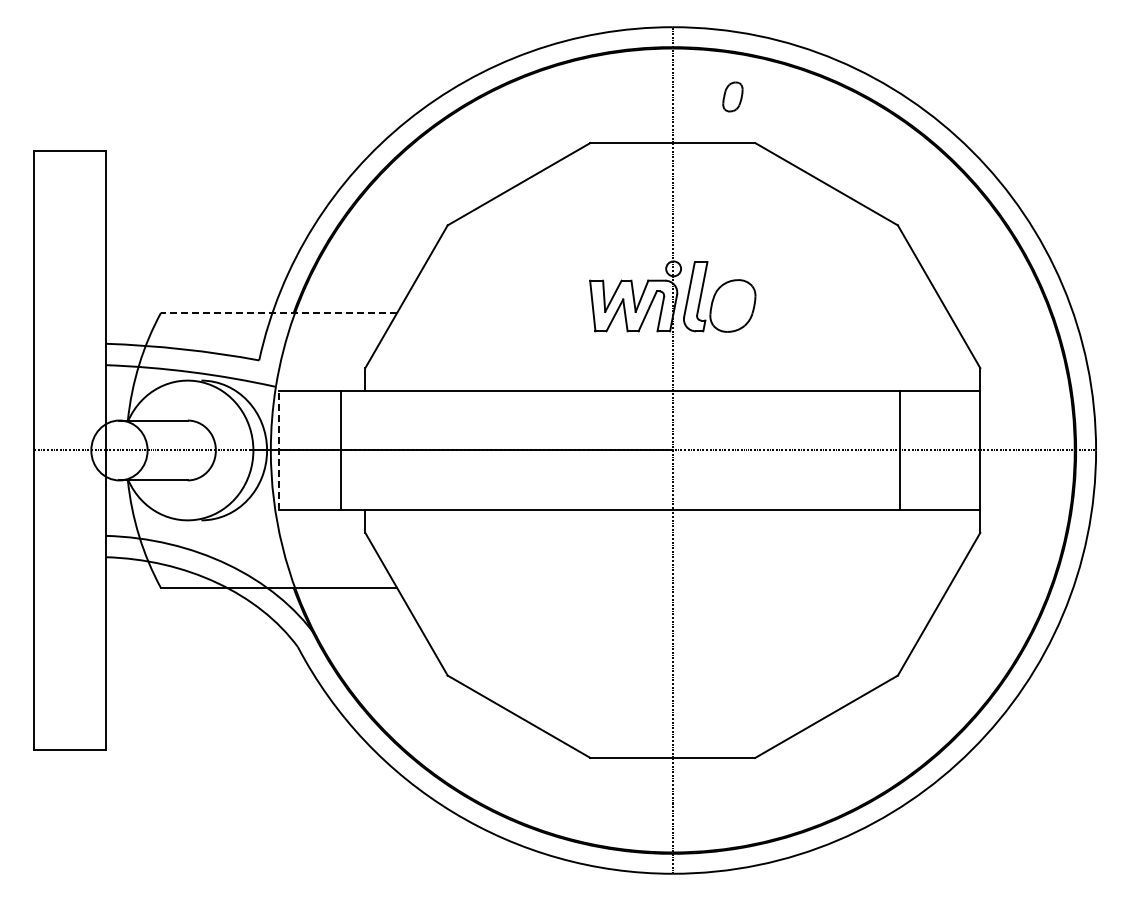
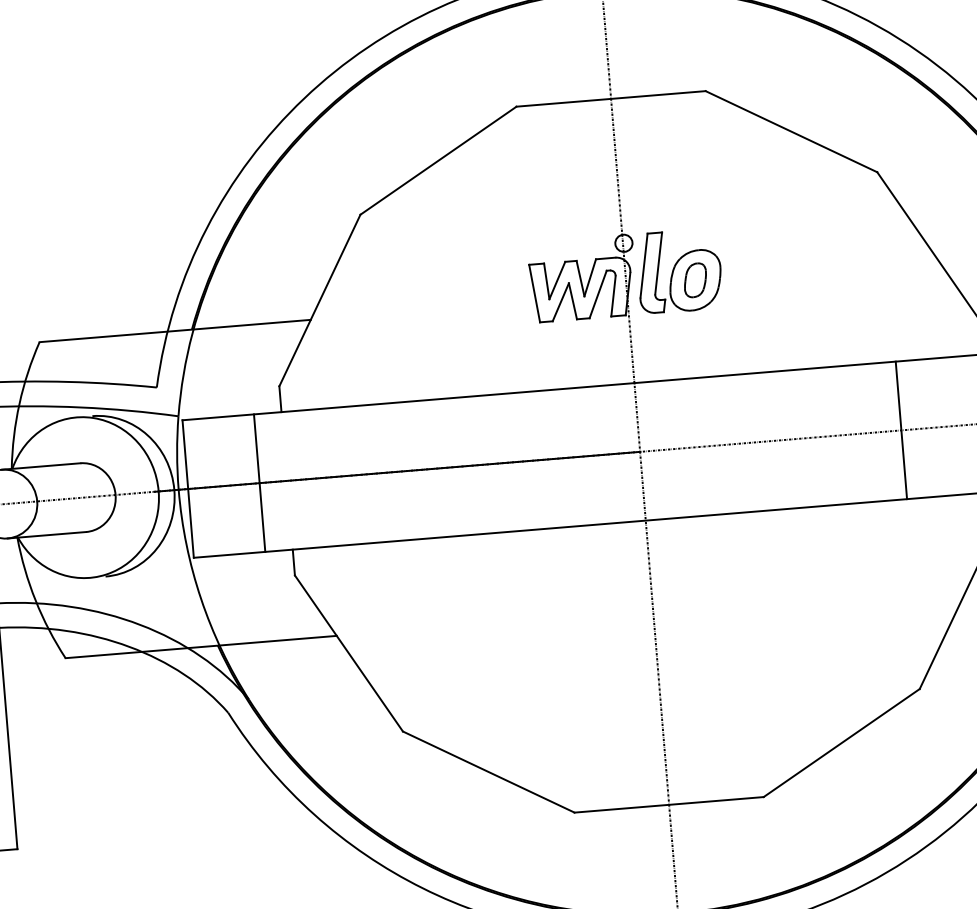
part: (732, 96) -> (694, 279), moved
line: (278, 312) -> (174, 330), dashed -> solid
line: (279, 450) -> (188, 489), dashed -> solid

